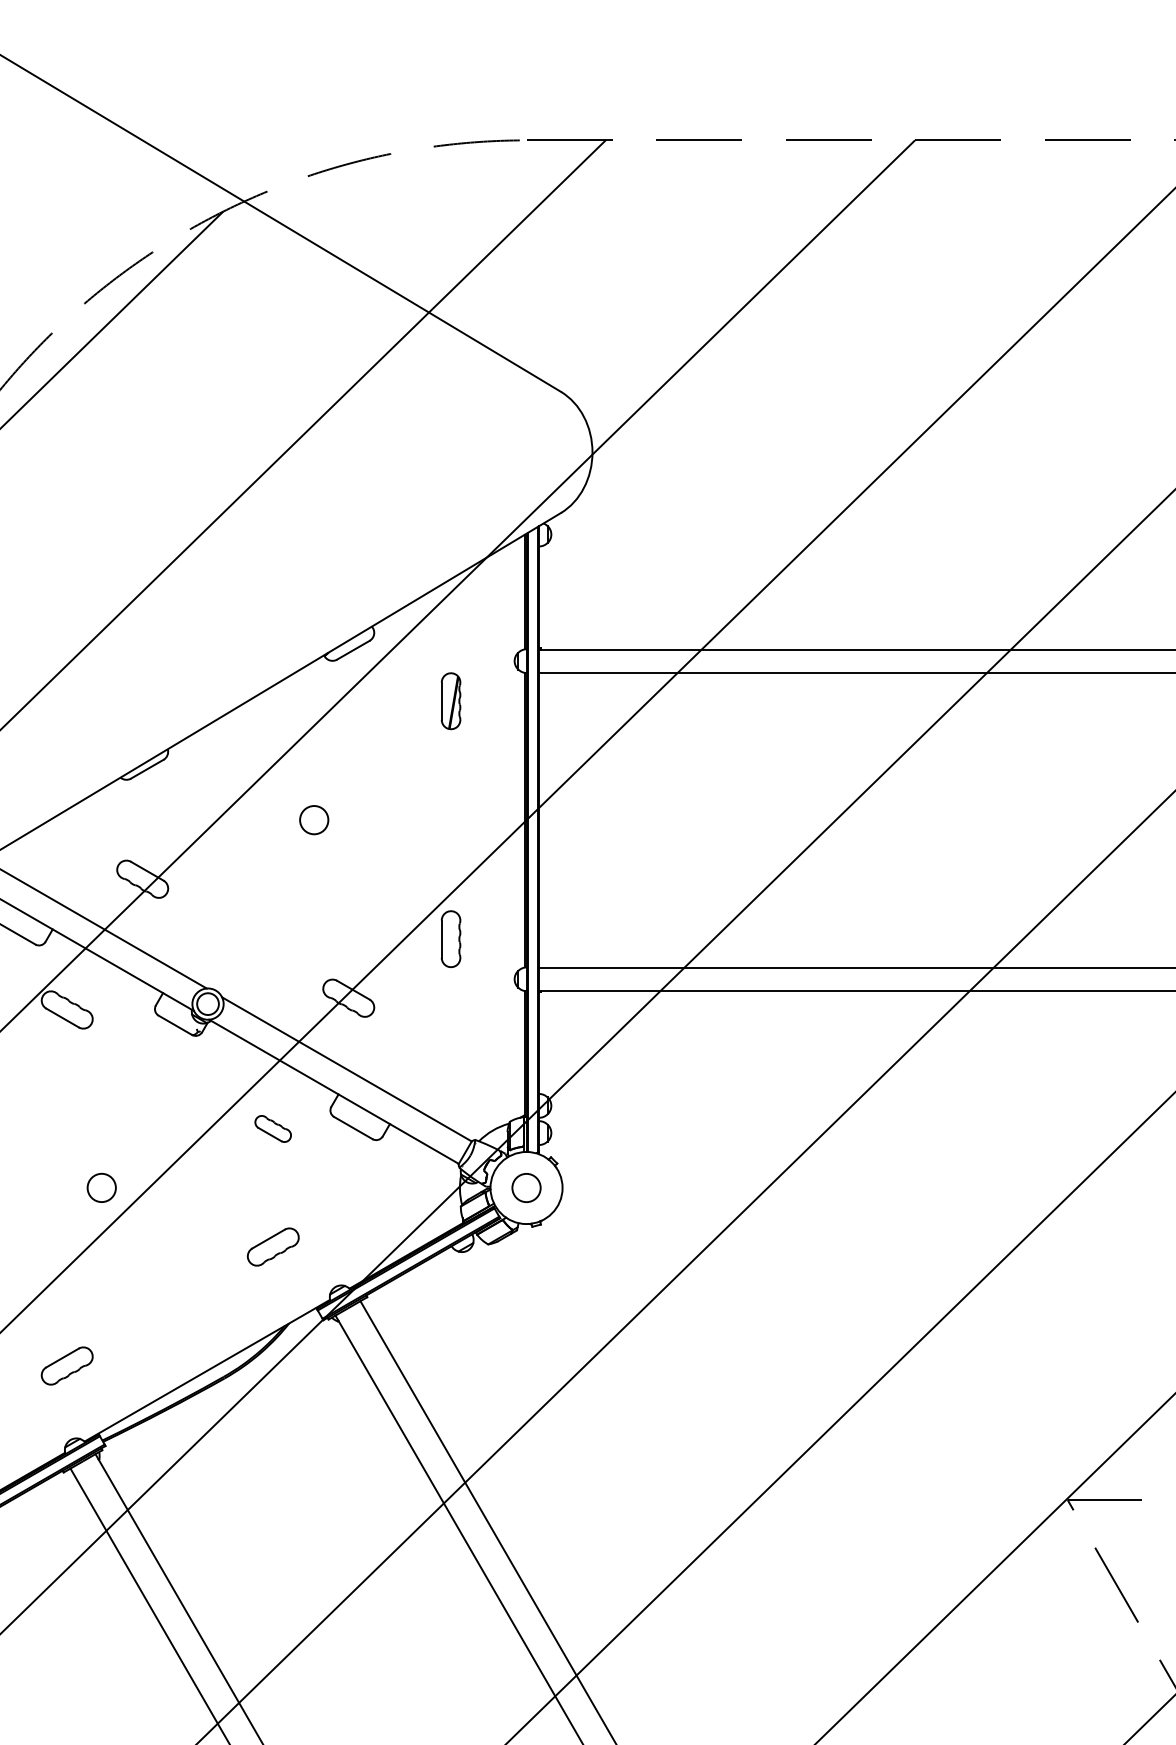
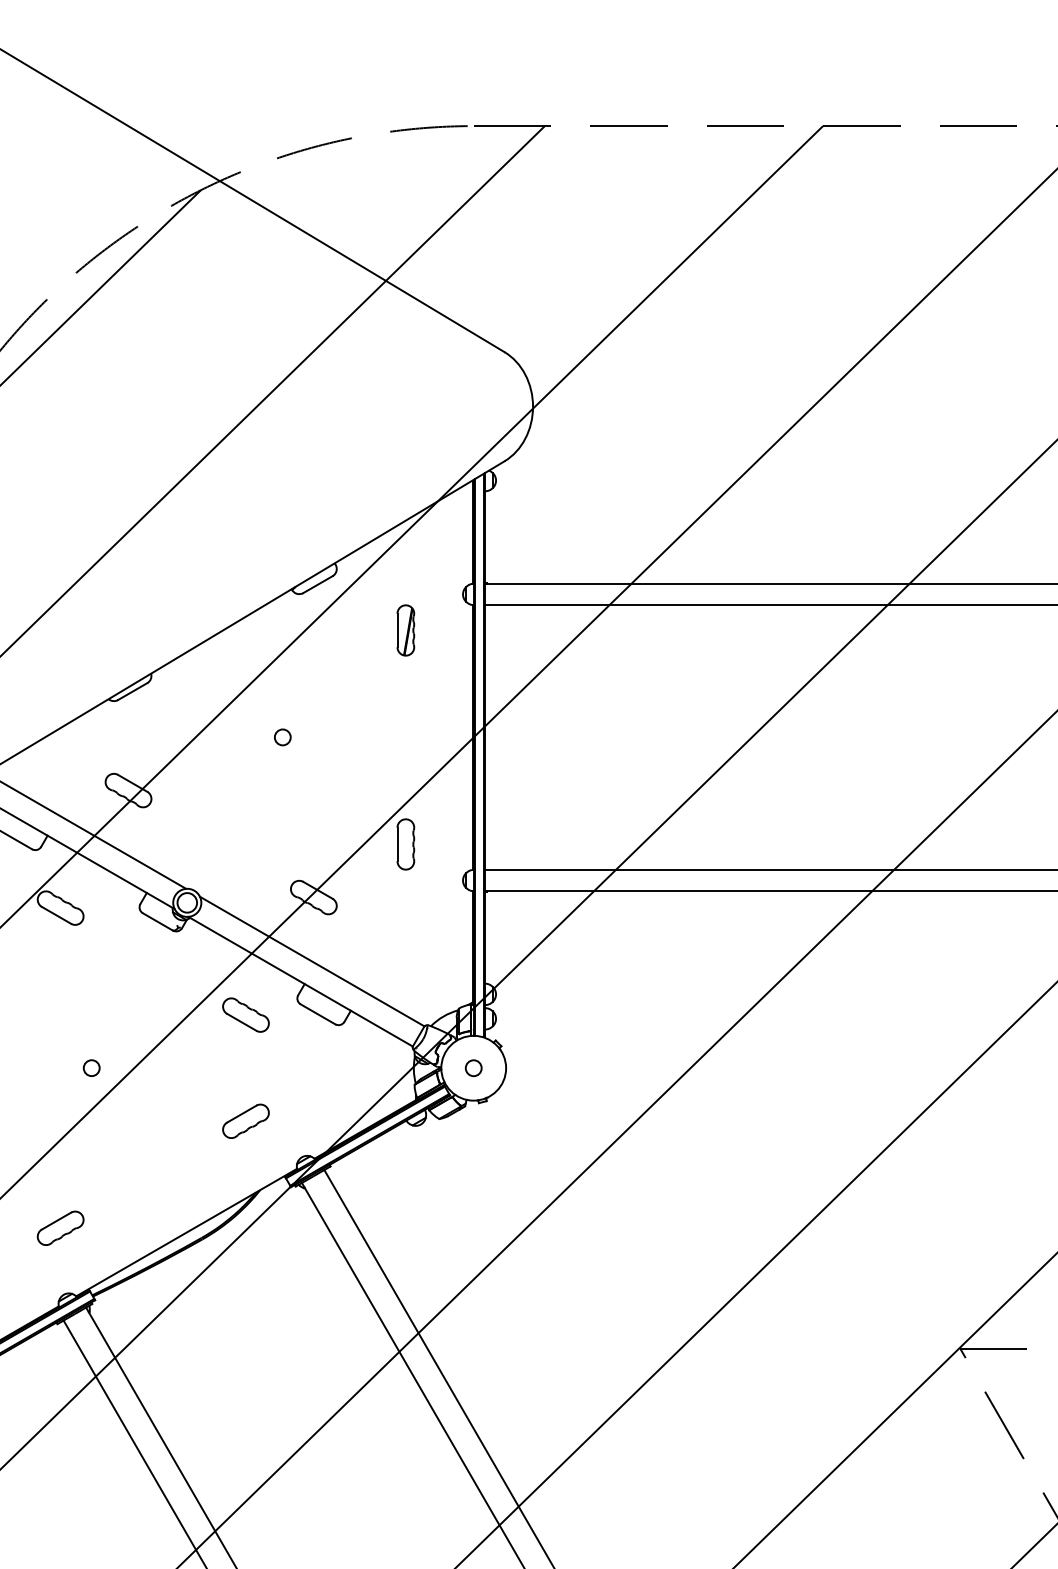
circle: (314, 819) -> (283, 736), size x0.62
part: (272, 1128) -> (245, 1014), size x1.43
circle: (101, 1187) -> (91, 1067), size x0.62
circle: (526, 1187) -> (473, 1067), size x0.62

